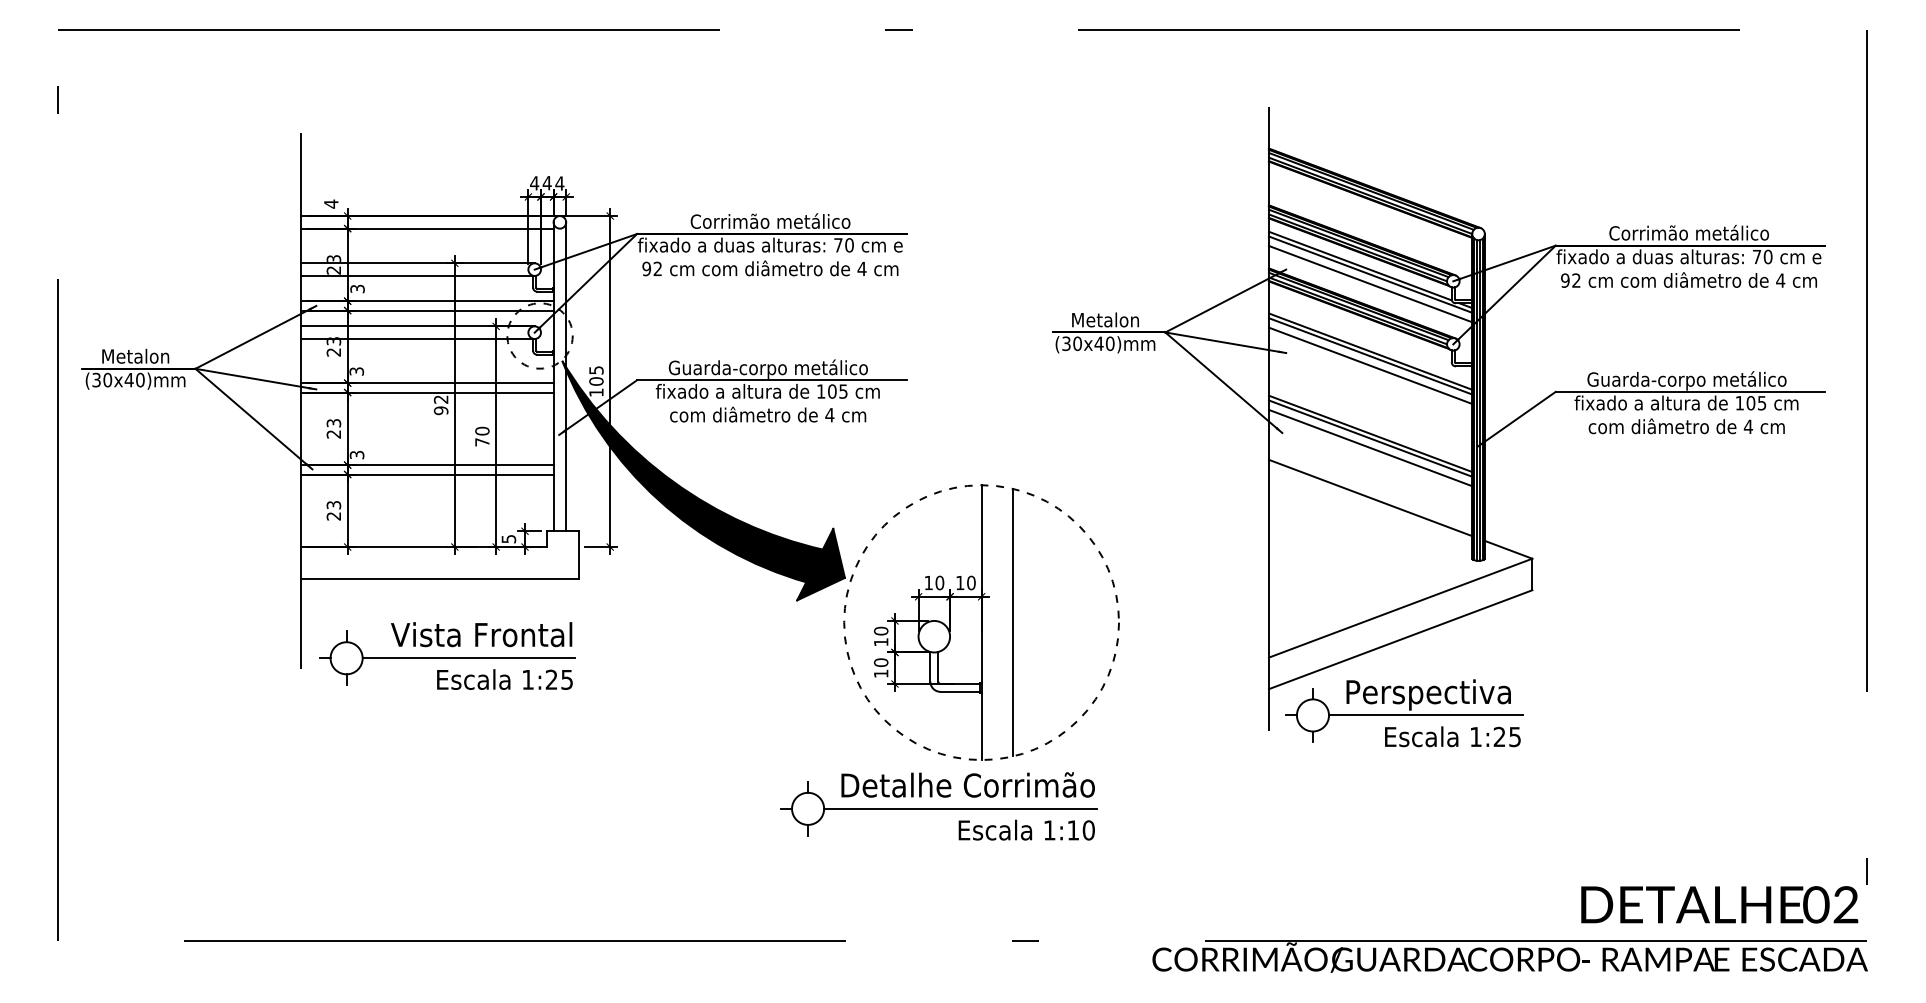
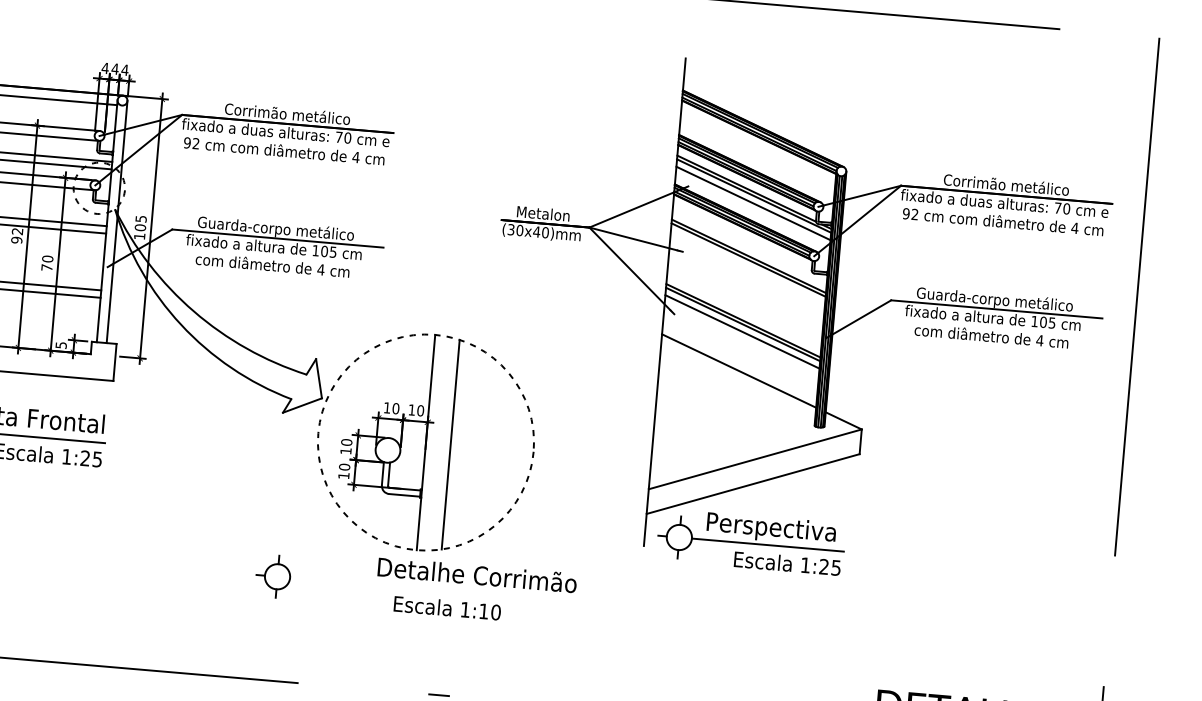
line: (1370, 365) -> (747, 267), removed
fill: (703, 480) -> (217, 312), removed
text: (967, 784) -> (476, 574), moved
line: (960, 808) -> (396, 586), removed

